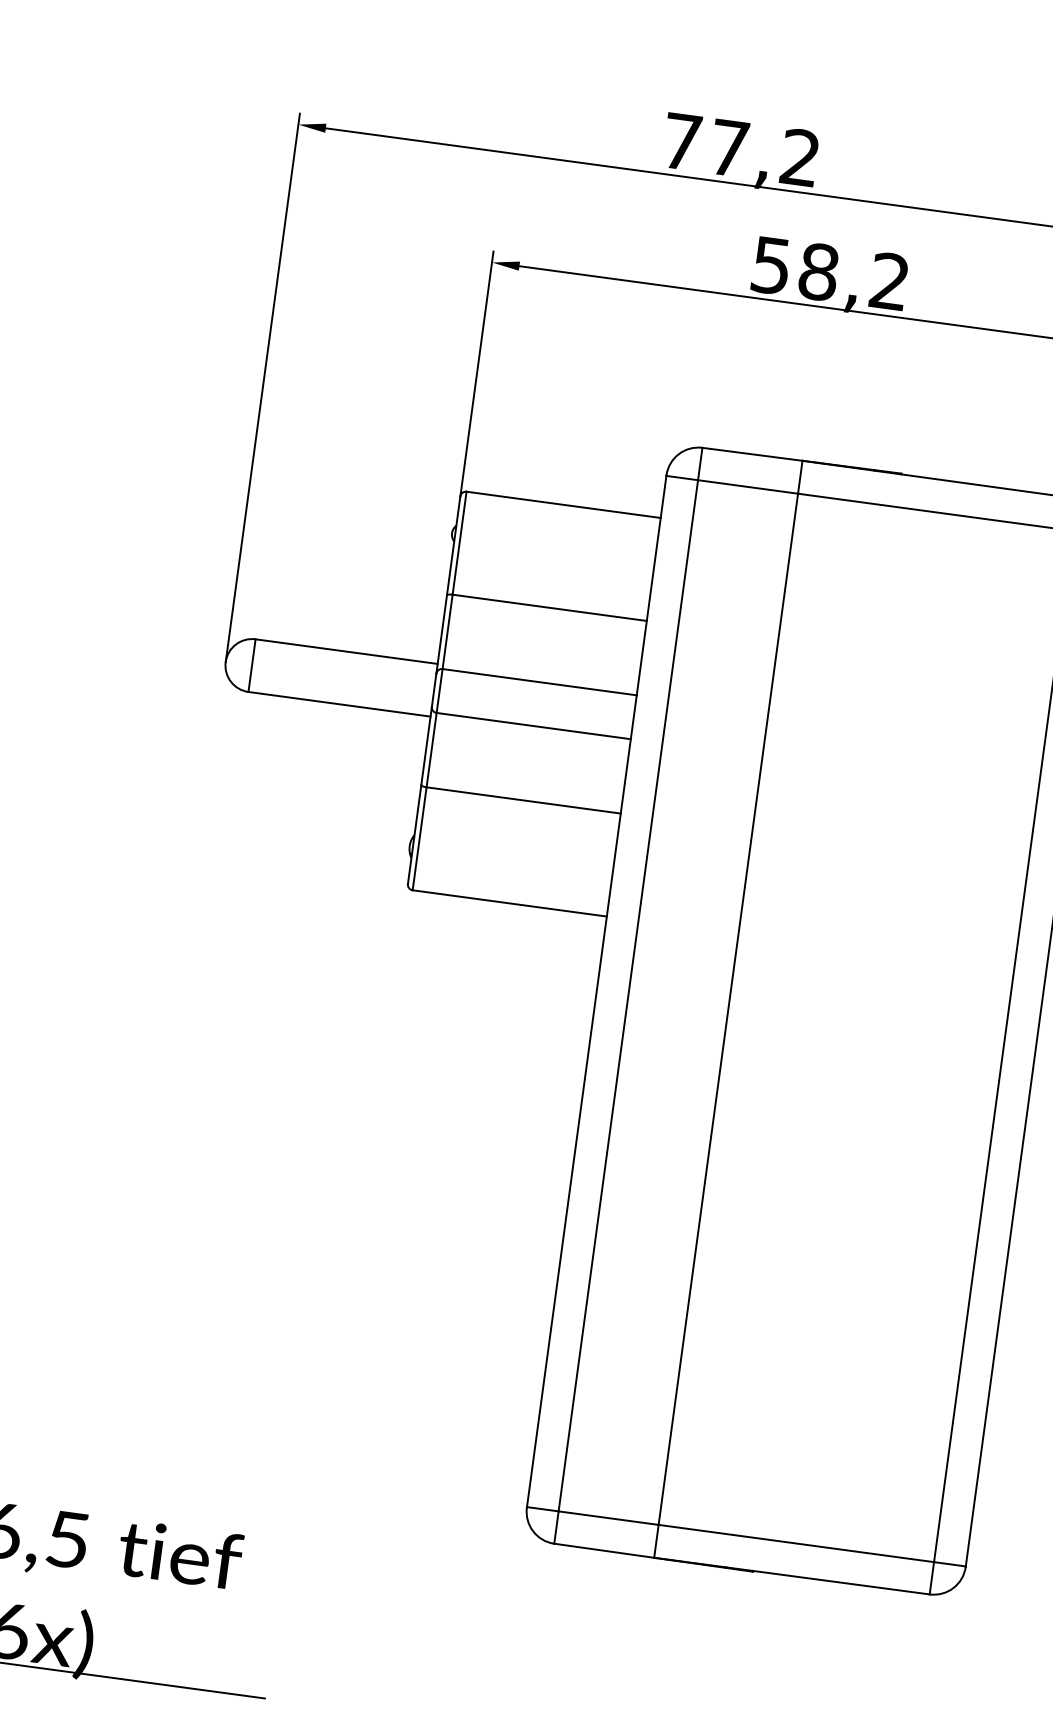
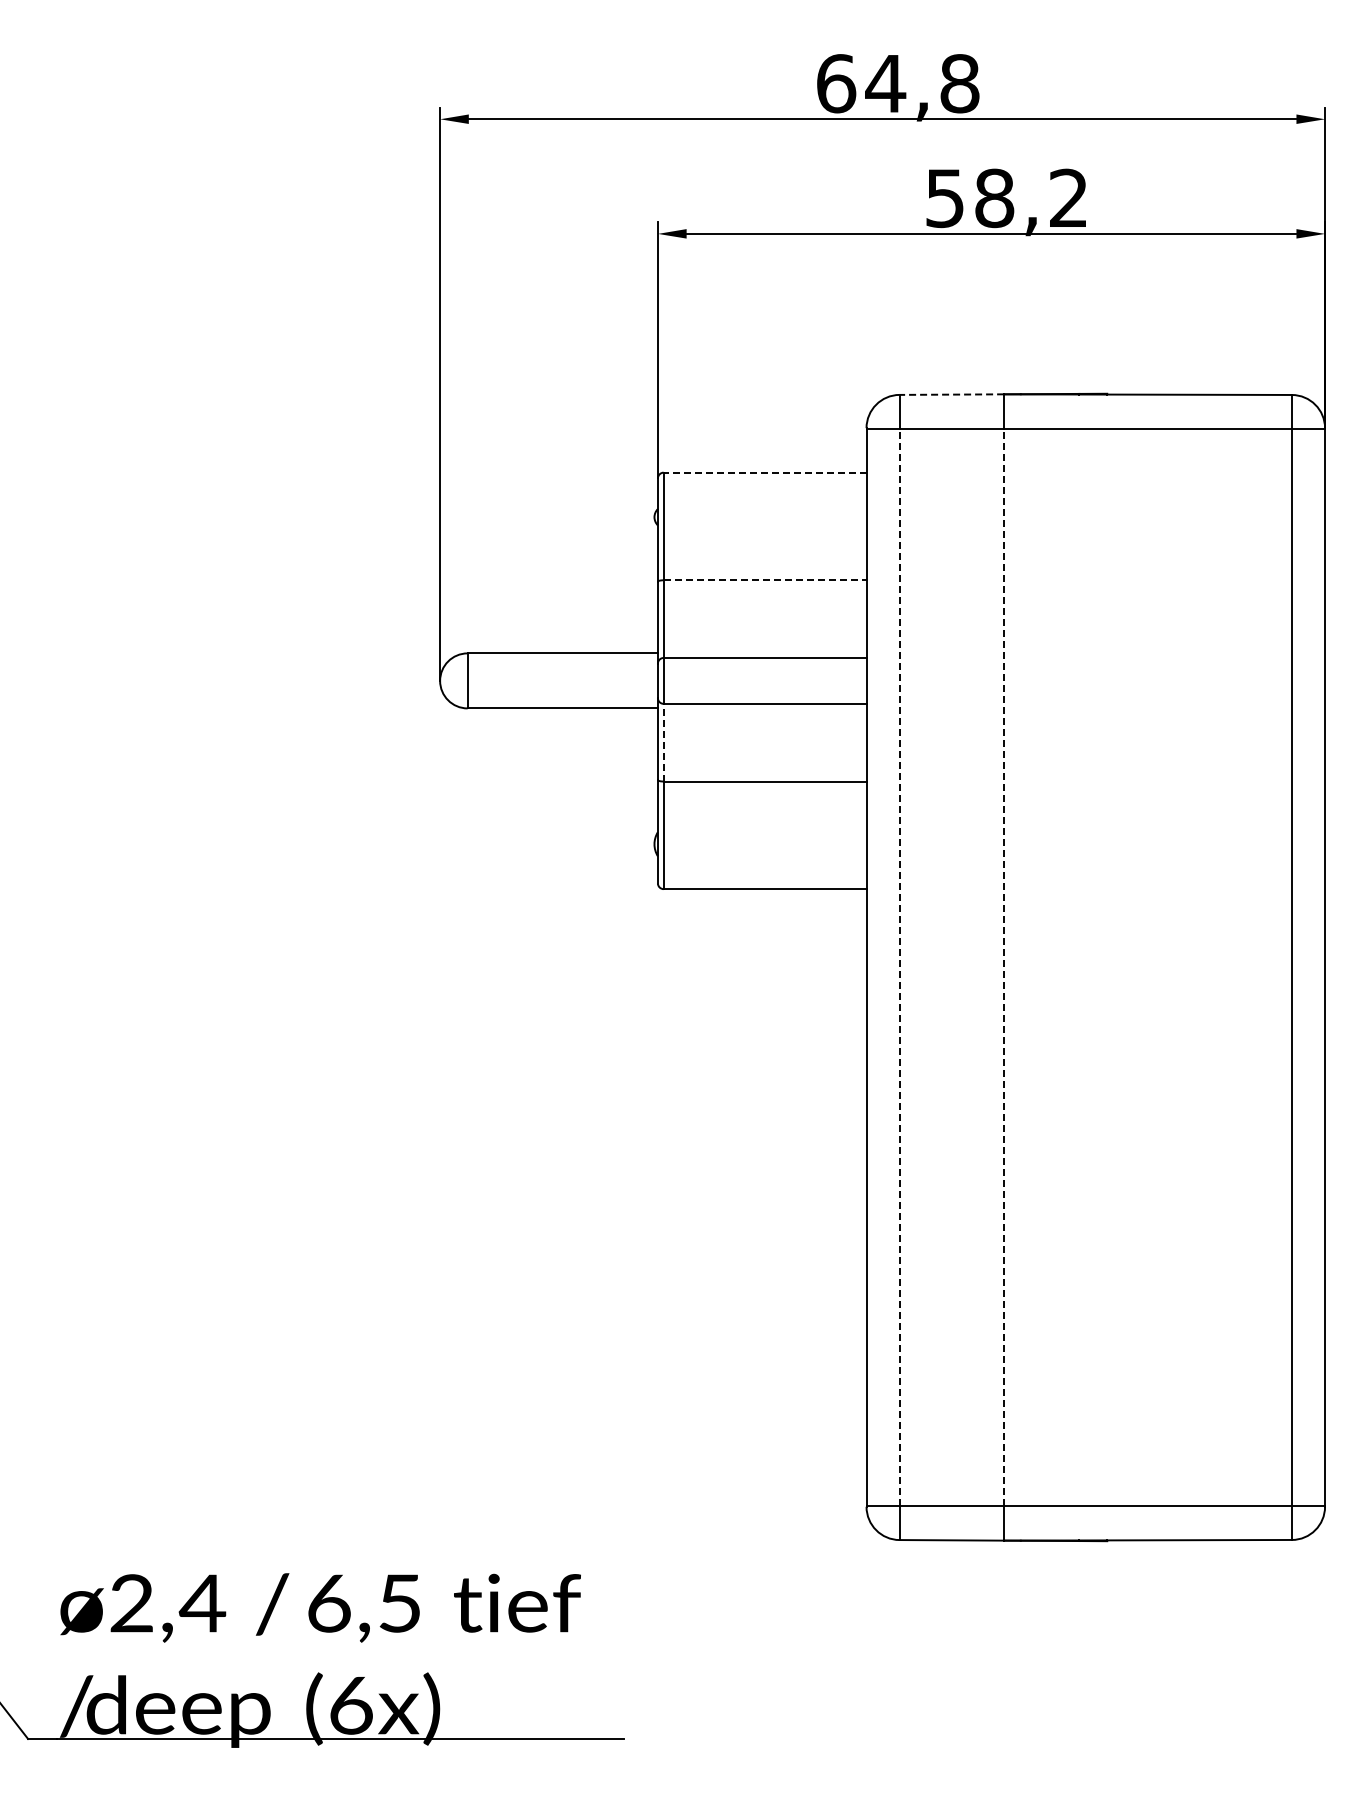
text: (741, 149) -> (898, 83), 77,2 -> 64,8
line: (752, 454) -> (951, 394), solid -> dashed
line: (563, 504) -> (764, 472), solid -> dashed
line: (550, 608) -> (765, 580), solid -> dashed
line: (431, 749) -> (663, 742), solid -> dashed
line: (628, 995) -> (899, 967), solid -> dashed
line: (728, 1009) -> (1004, 967), solid -> dashed

